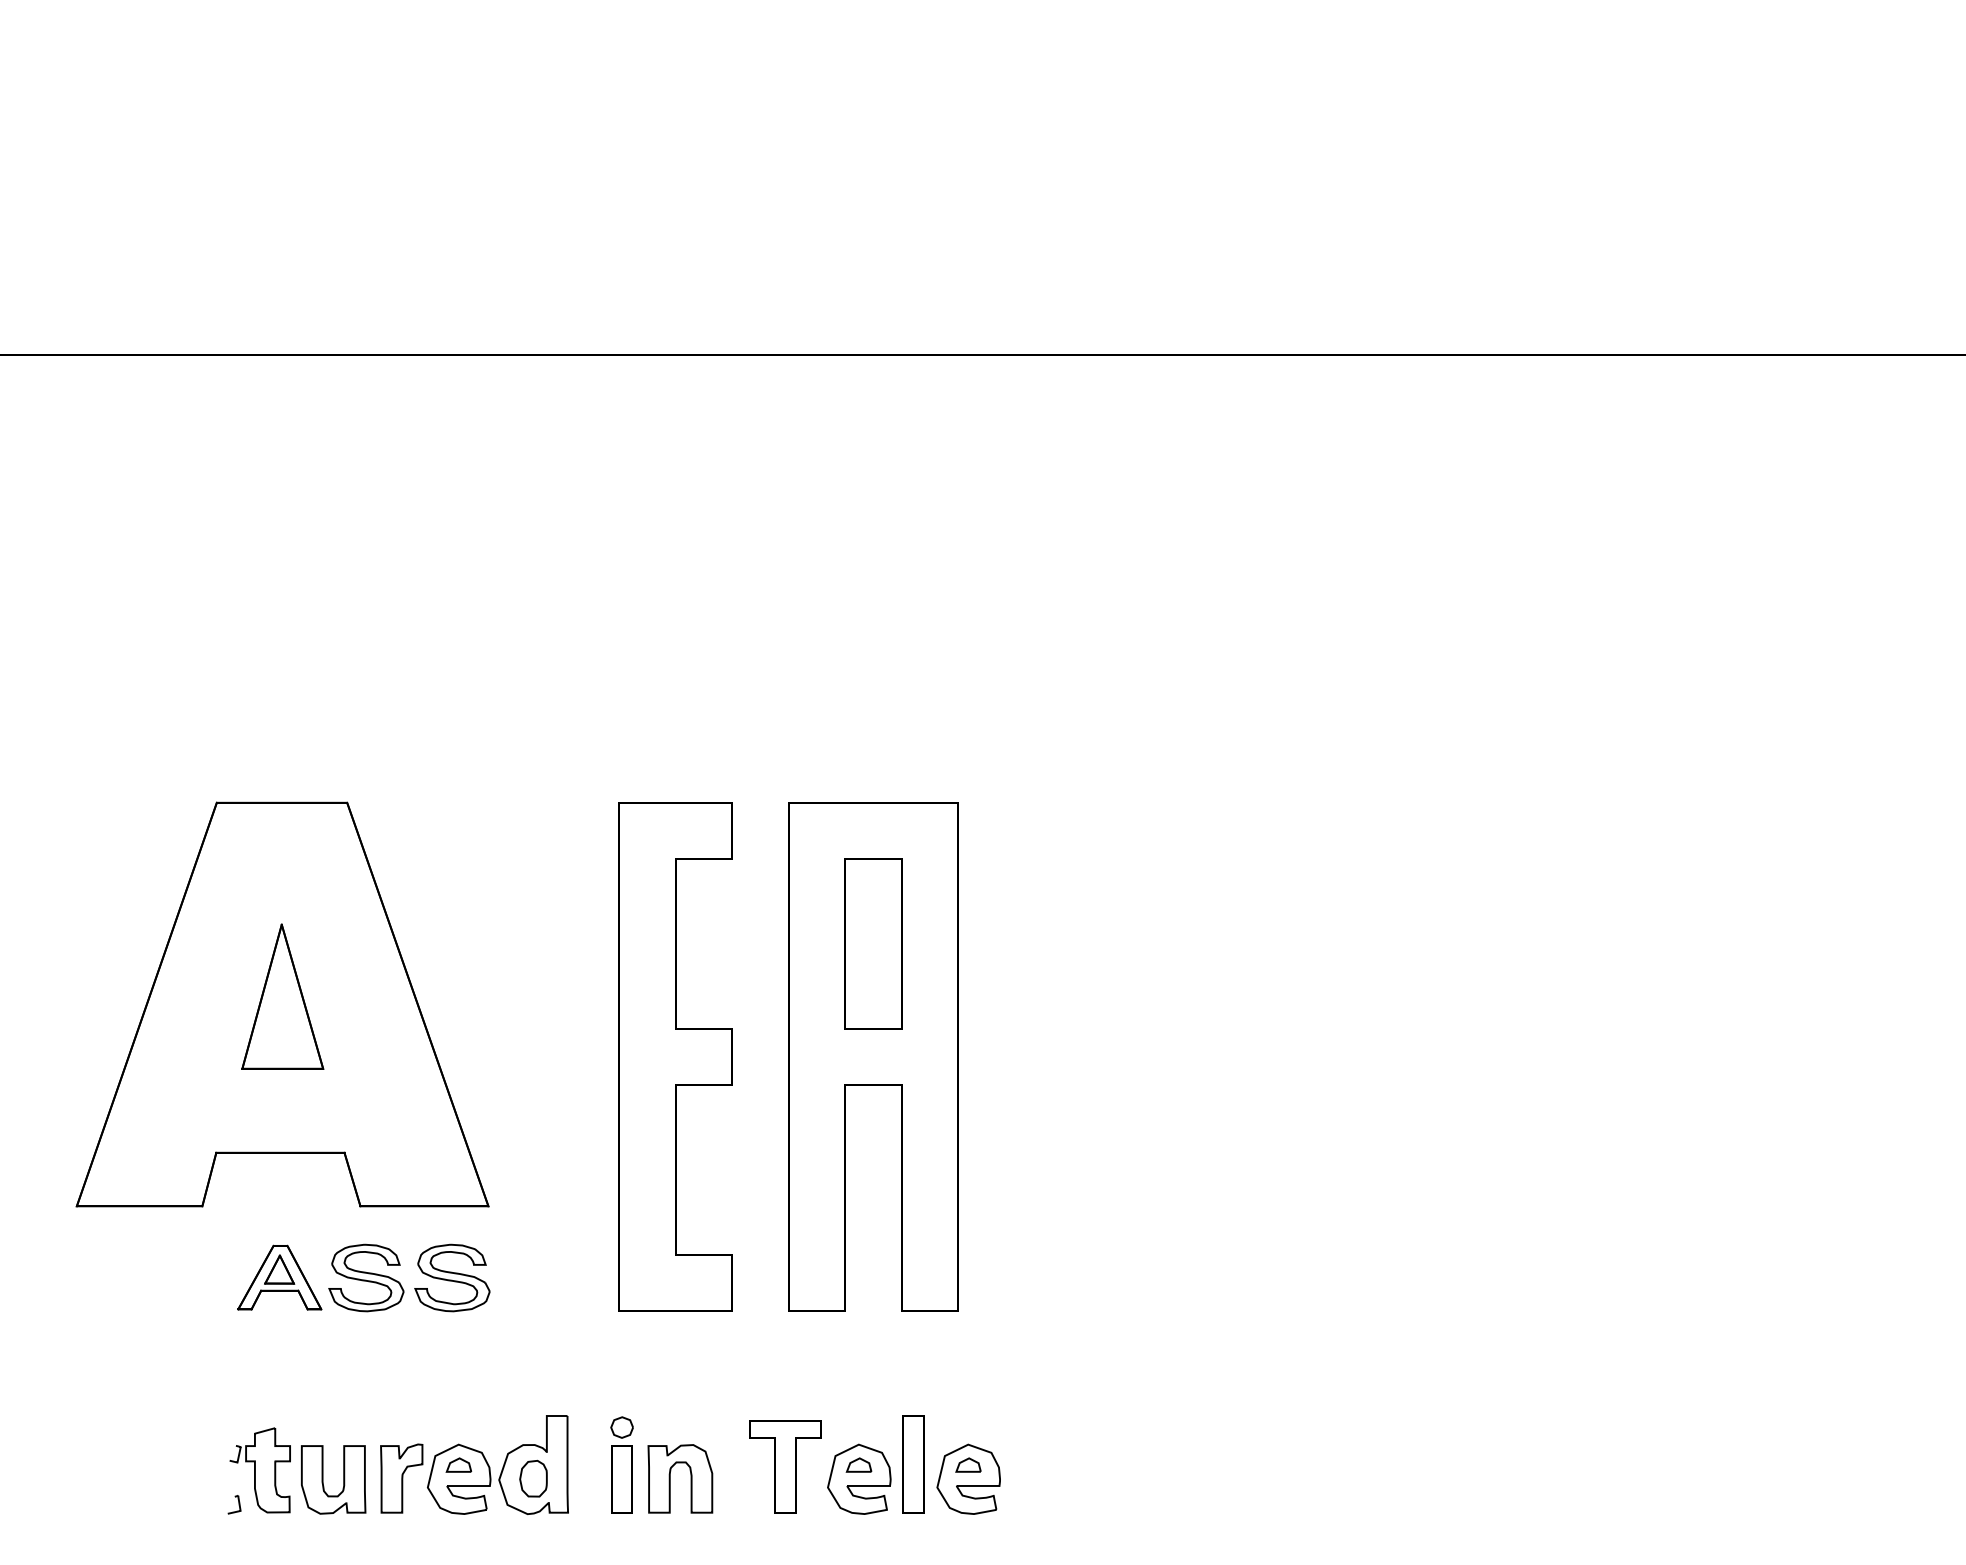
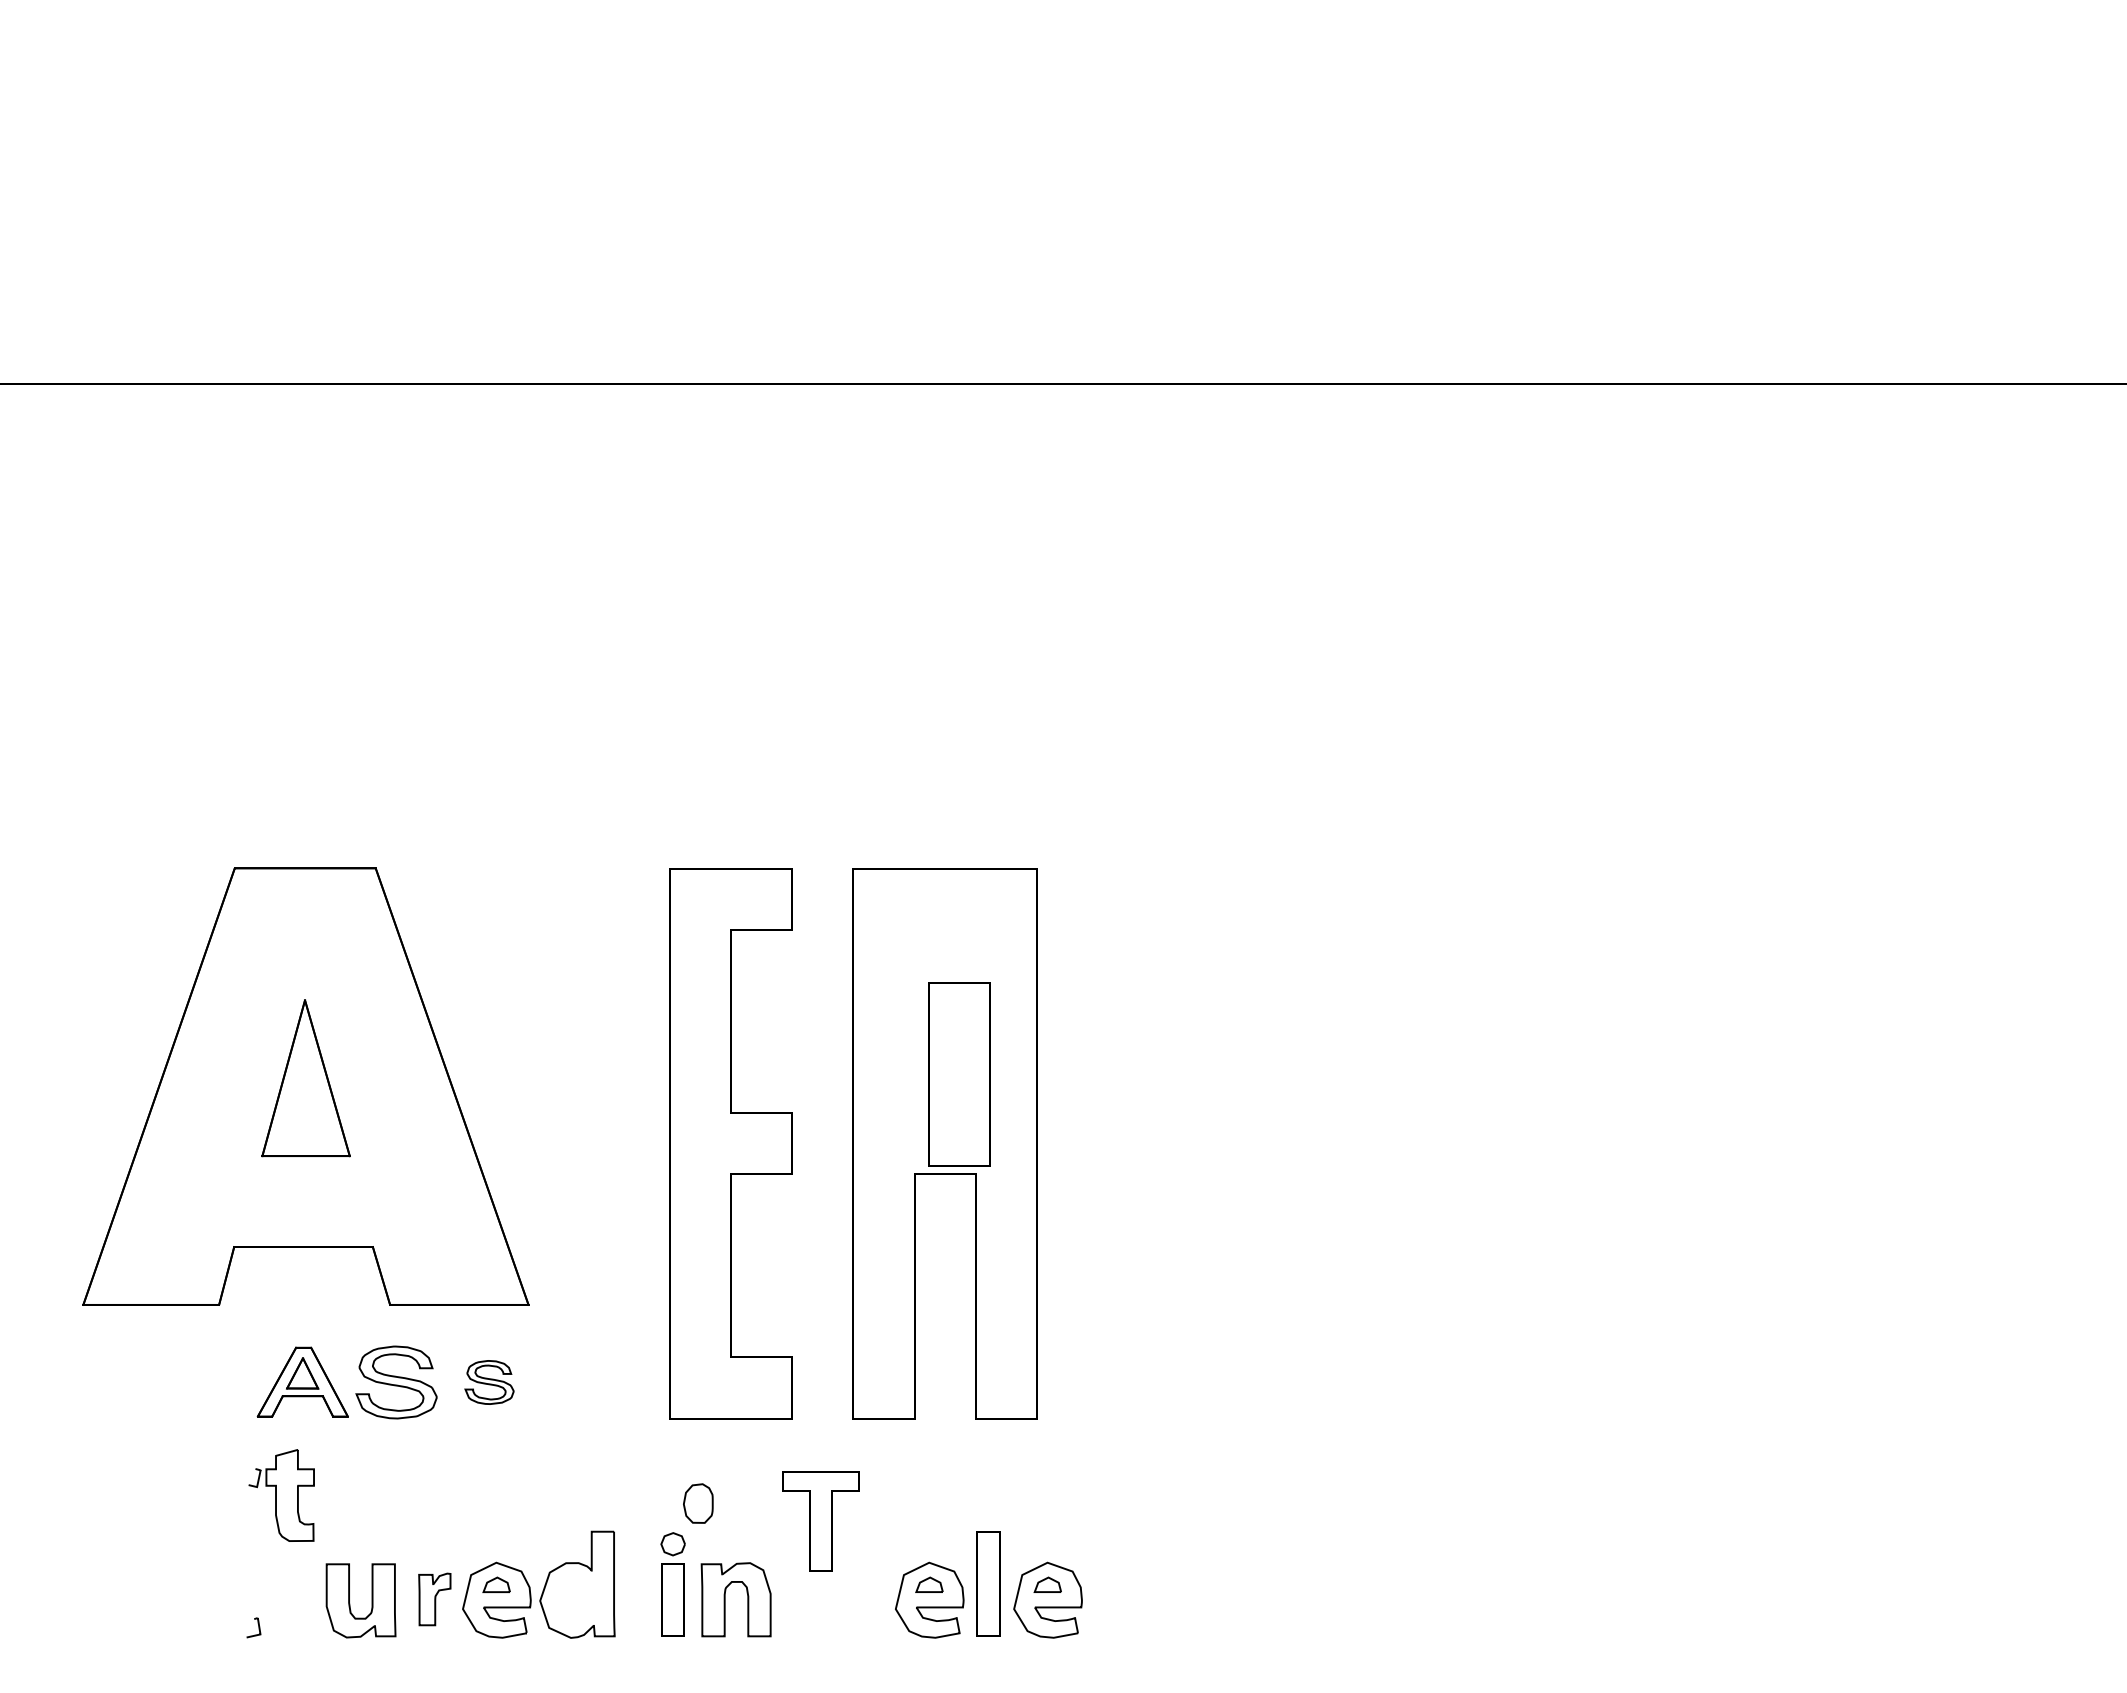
part: (873, 944) -> (959, 1074), moved
part: (452, 1278) -> (489, 1382), size x0.6
part: (785, 1466) -> (820, 1521), moved
part: (260, 1470) -> (281, 1495), moved
part: (401, 1478) -> (434, 1599), size x0.7
part: (533, 1478) -> (698, 1503), moved

